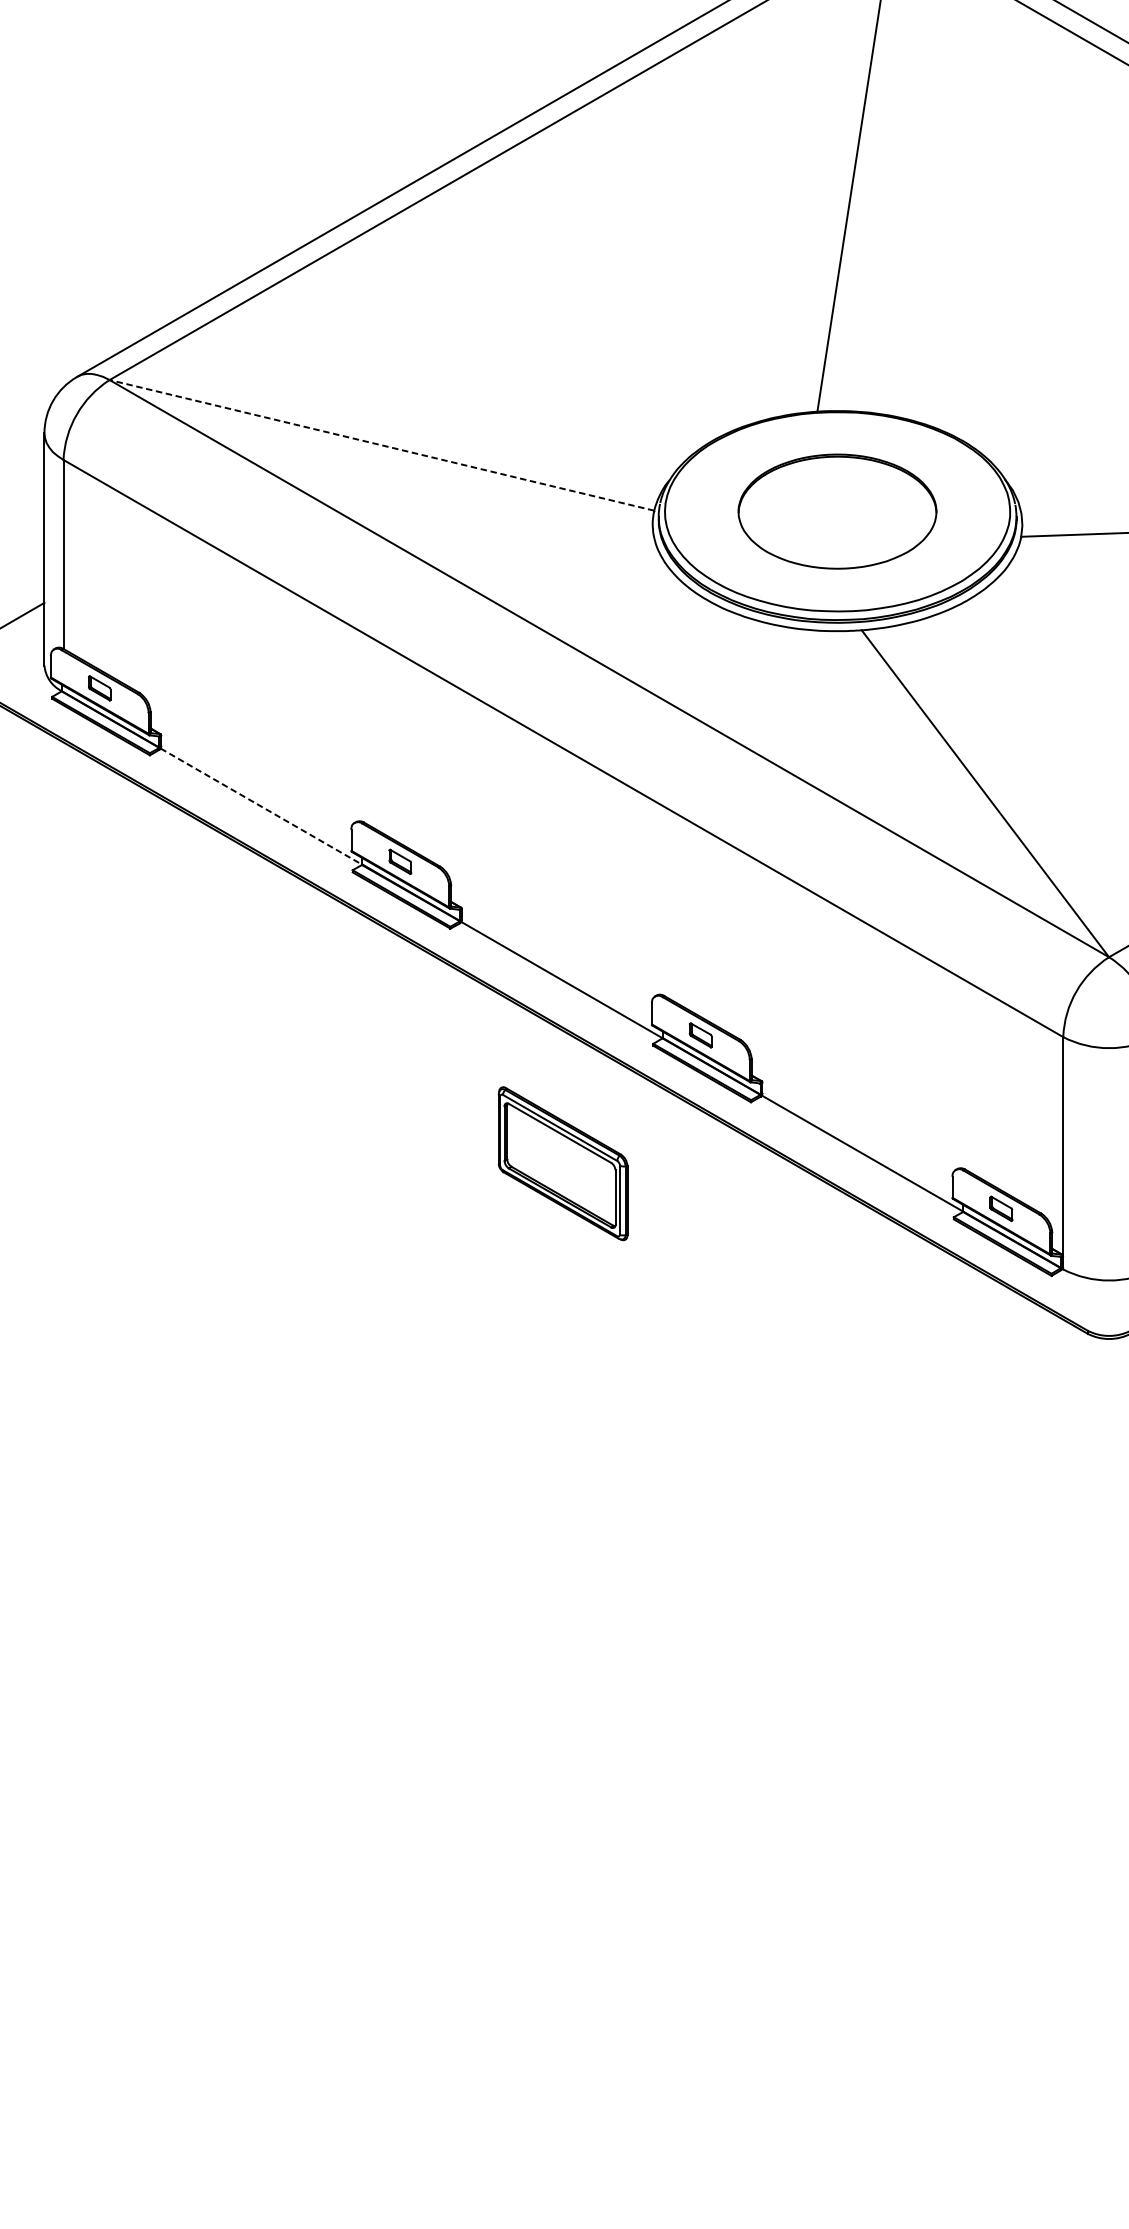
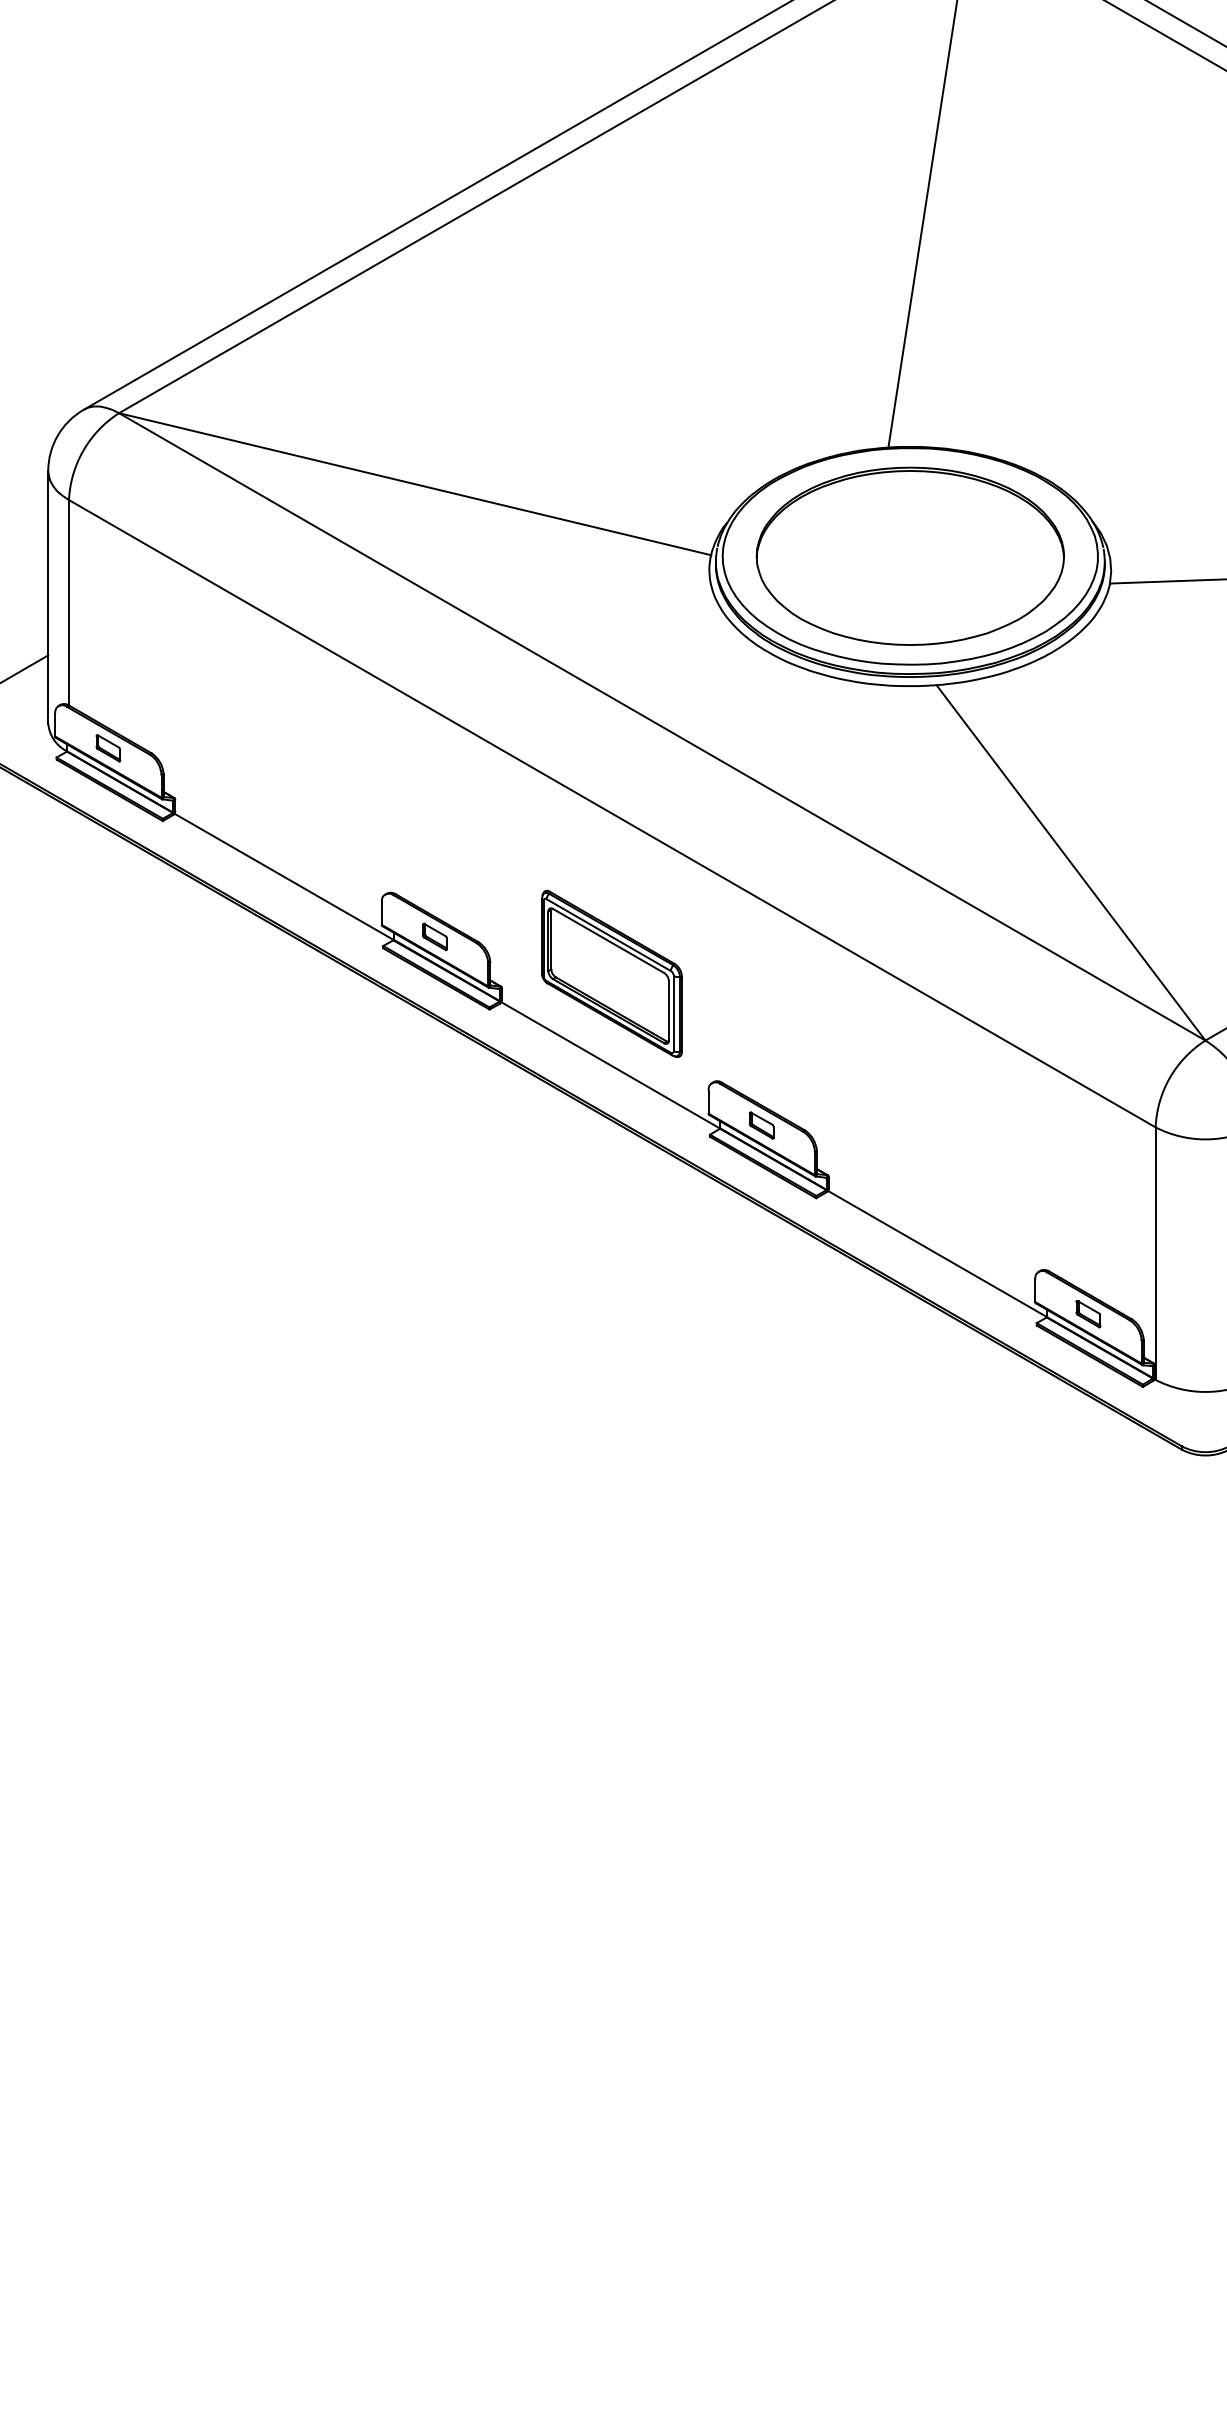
line: (381, 445) -> (414, 484), dashed -> solid
part: (836, 510) -> (909, 555), size x1.43
line: (261, 807) -> (284, 877), dashed -> solid
part: (562, 1163) -> (611, 973), moved

